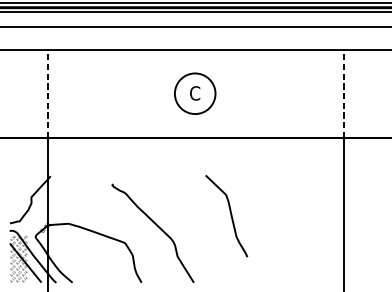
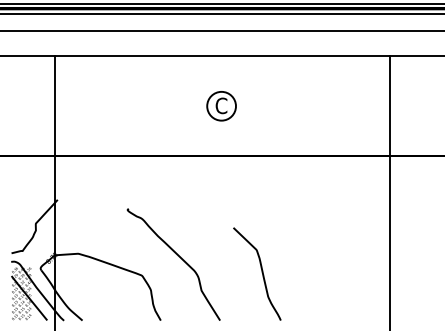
line: (48, 93) -> (55, 105), dashed -> solid
circle: (195, 93) -> (221, 105), size x0.62
line: (343, 93) -> (389, 105), dashed -> solid
curve: (230, 214) -> (261, 272), moved

